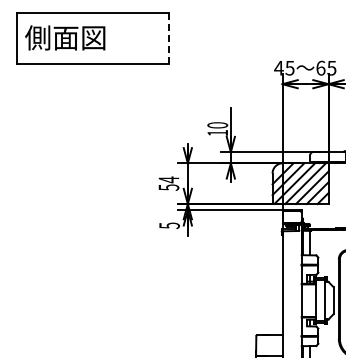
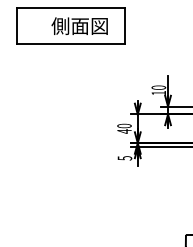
text: (65, 37) -> (79, 25), moved
line: (169, 38) -> (124, 26), dashed -> solid
text: (168, 183) -> (124, 128), 54 -> 40

